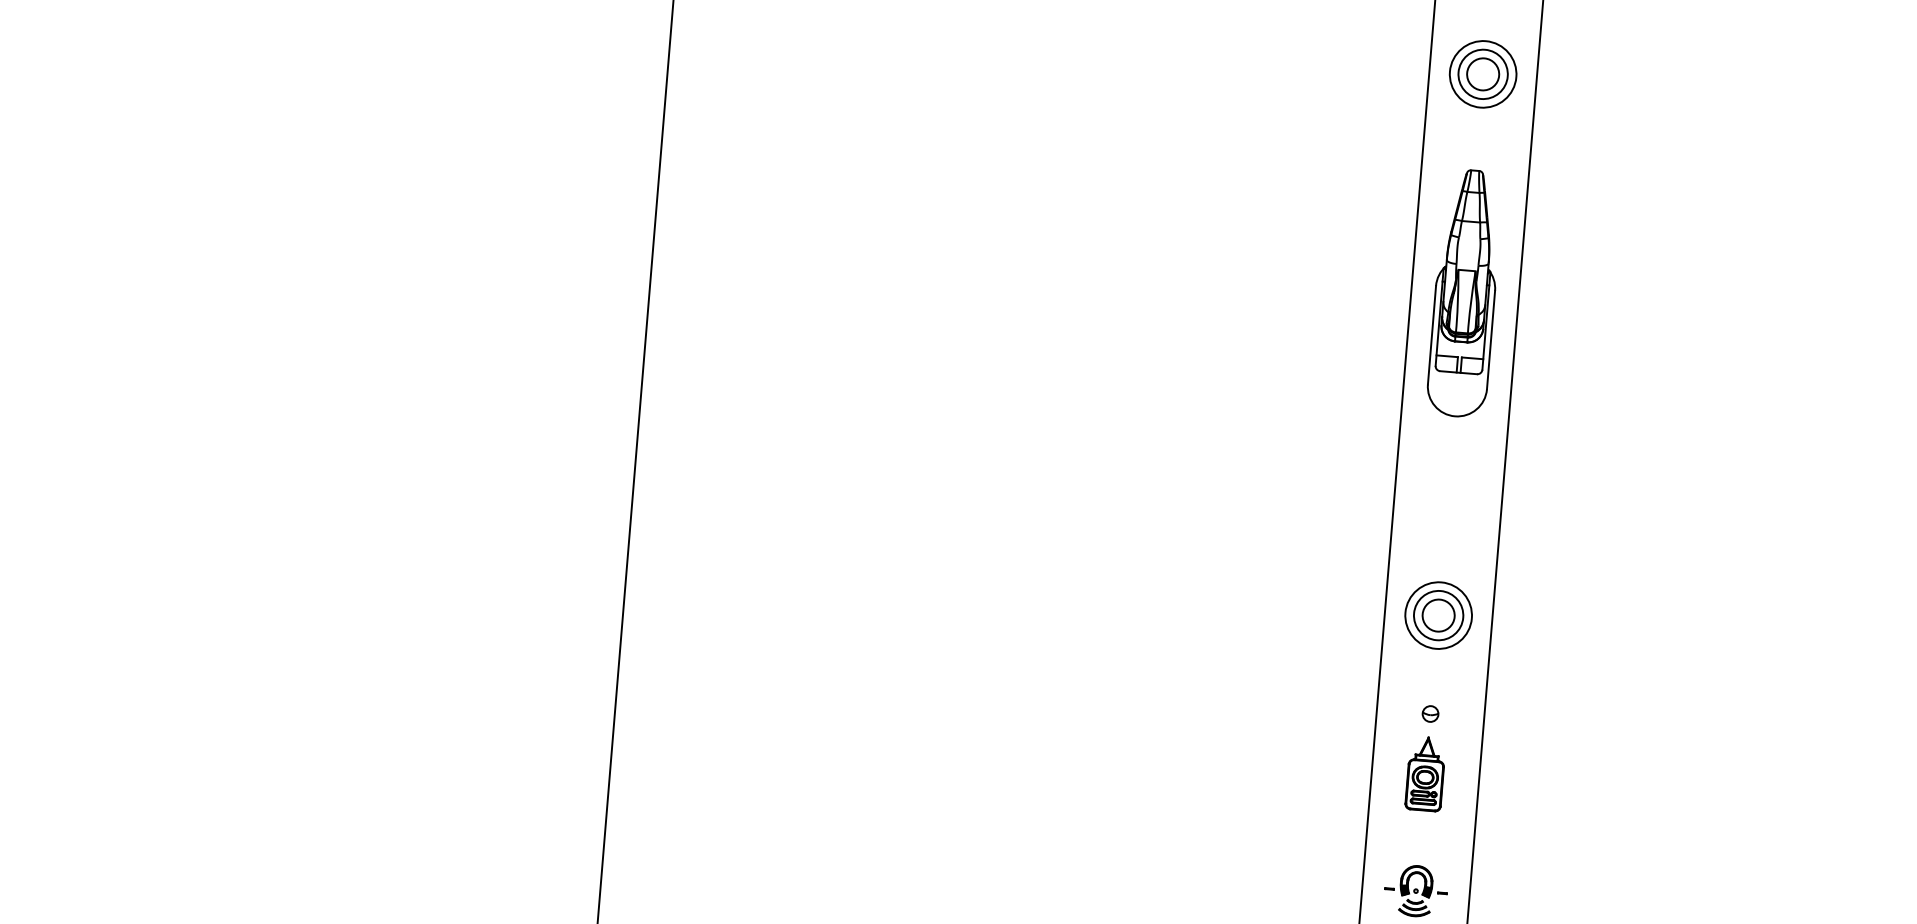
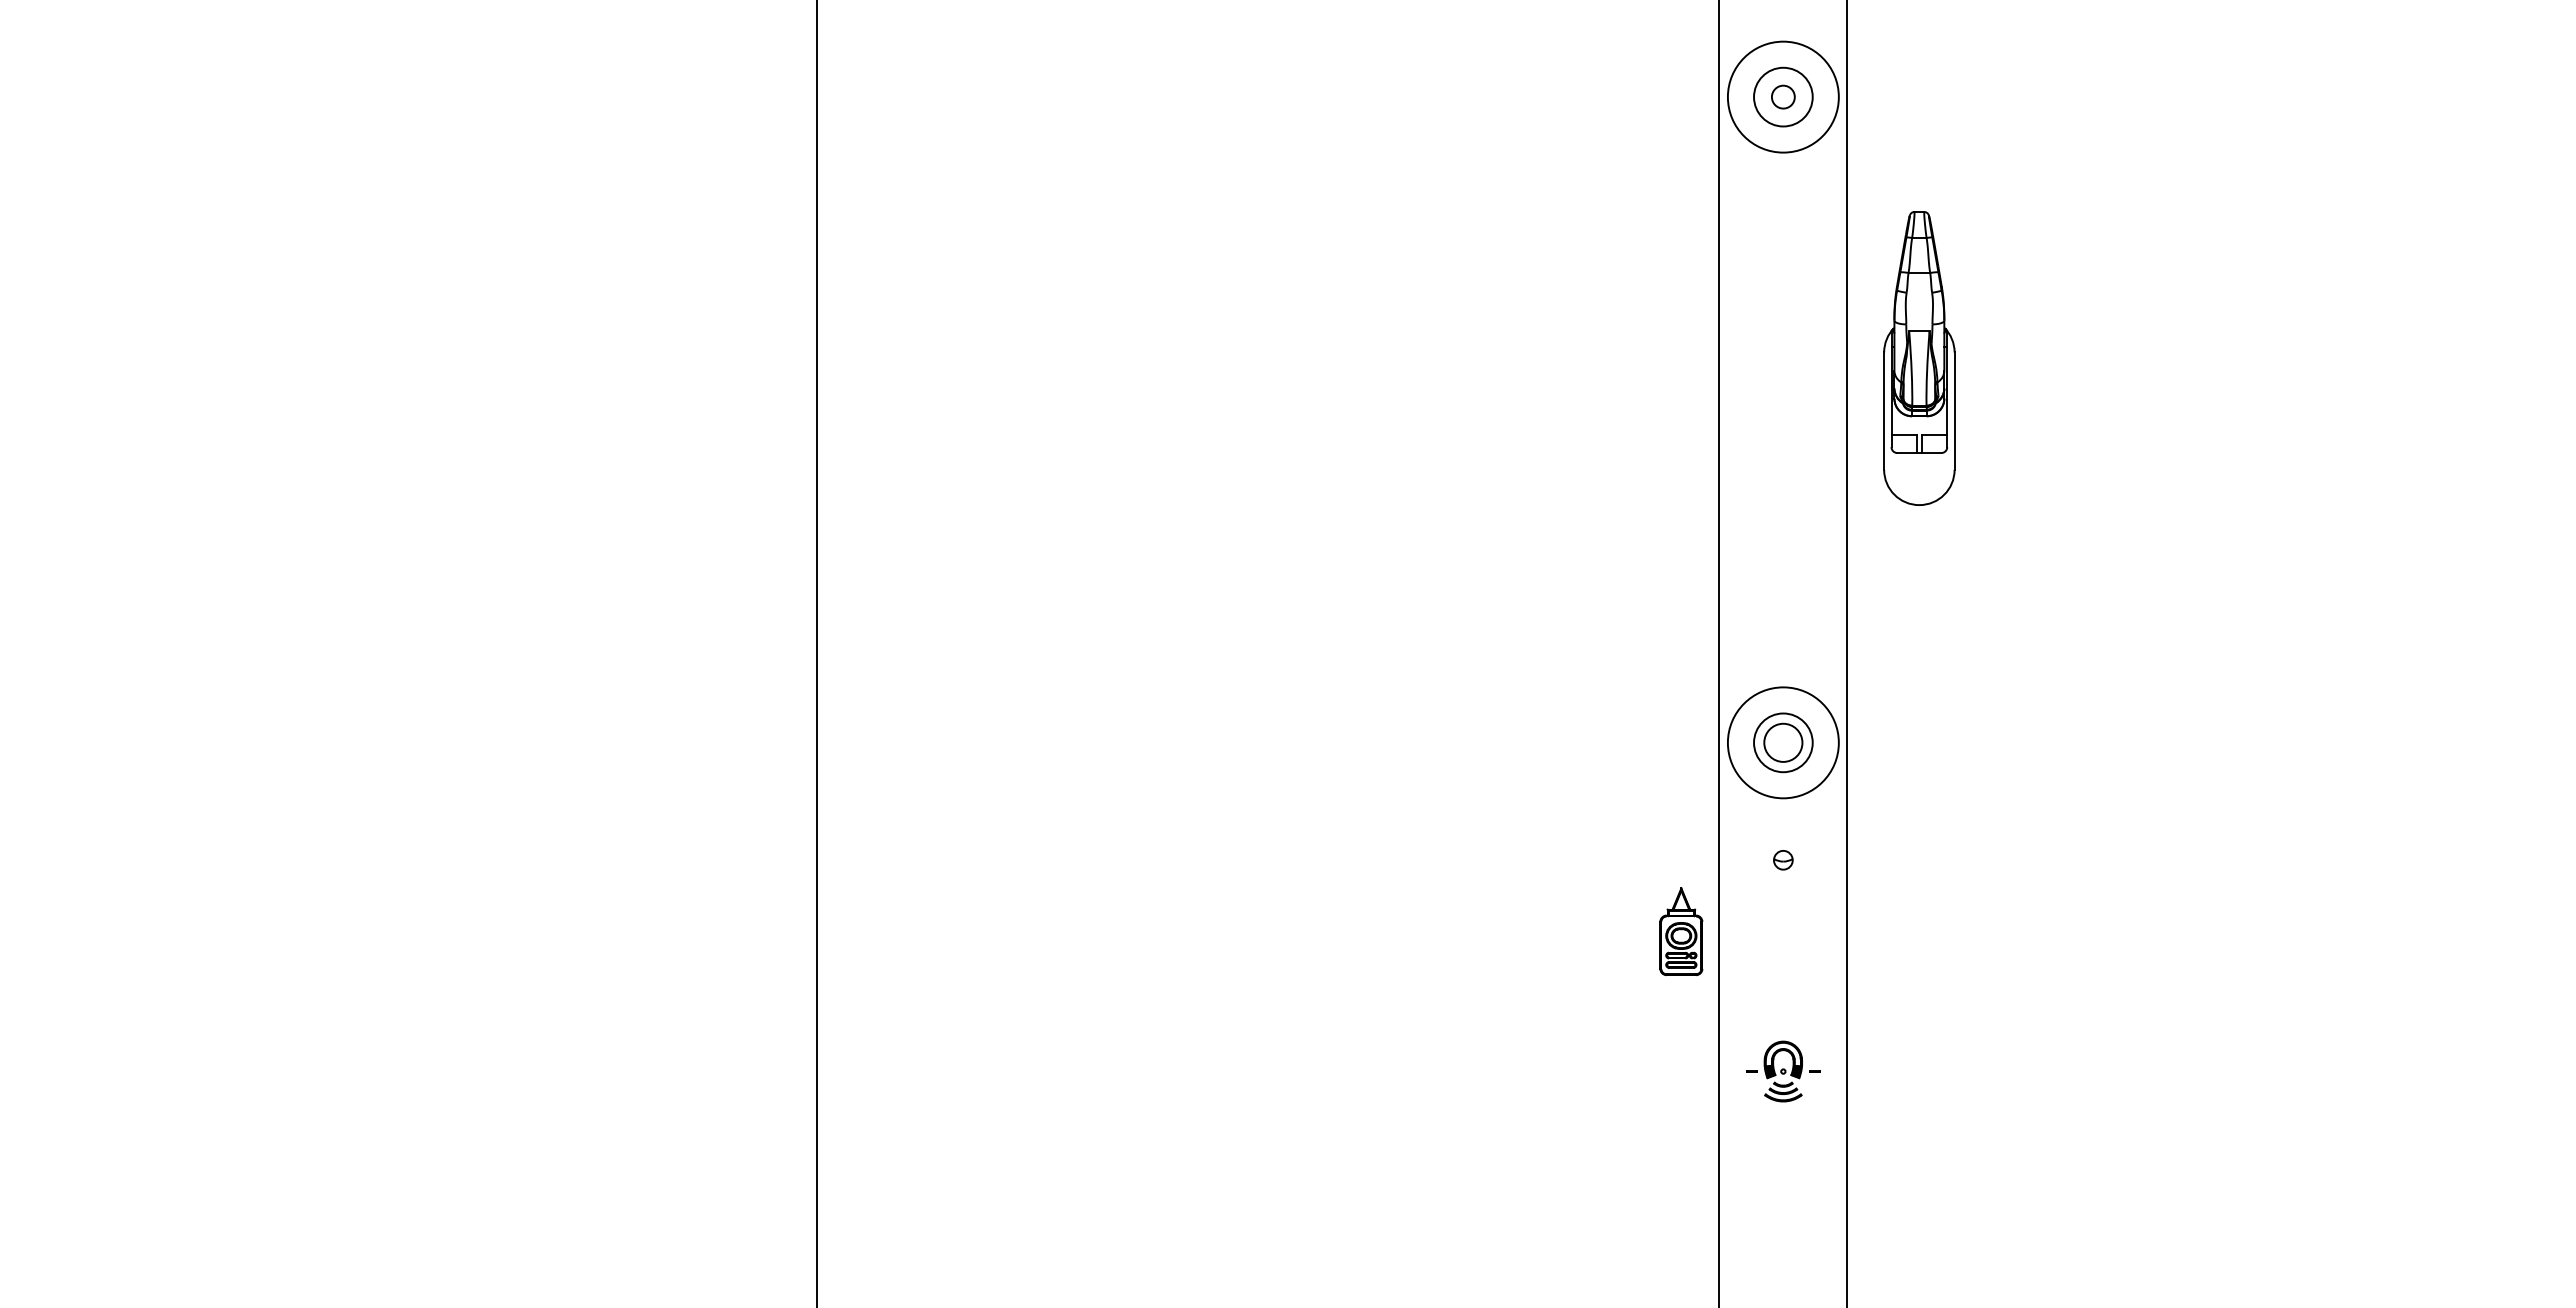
circle: (1483, 73) -> (1783, 96), size x1.4
circle: (1483, 74) -> (1783, 97), size x0.6
part: (1465, 293) -> (1919, 358), moved
circle: (1438, 615) -> (1783, 742), size x1.4
part: (1425, 773) -> (1681, 931), moved

